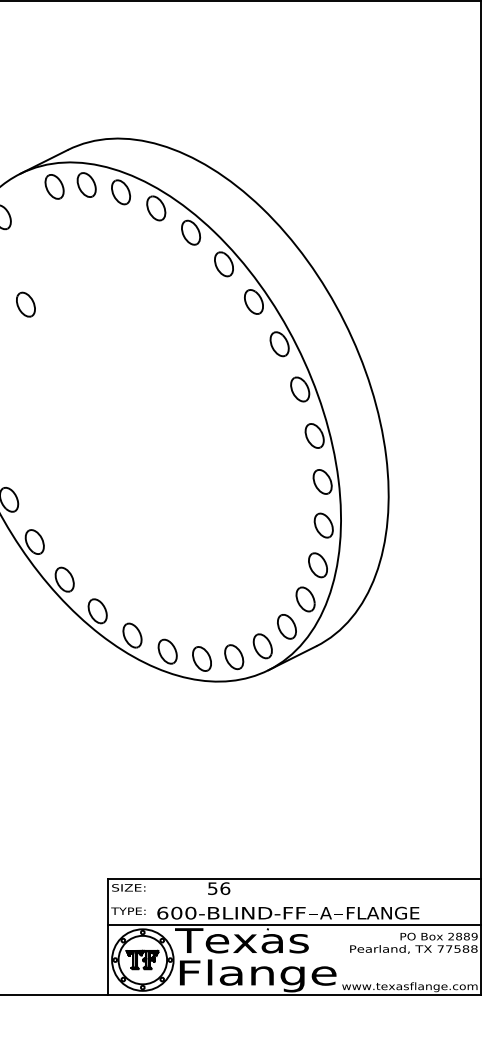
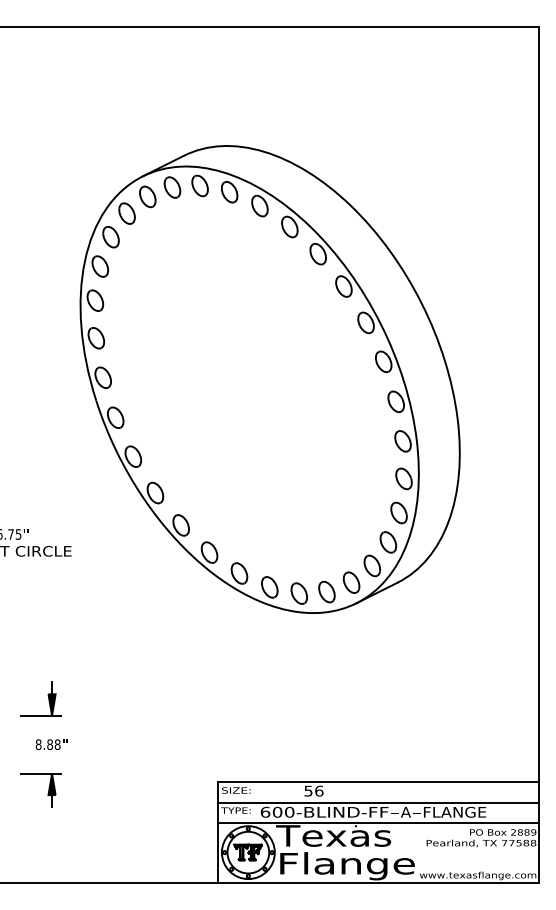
part: (25, 304) -> (147, 196), moved
line: (294, 901) -> (378, 802), added

